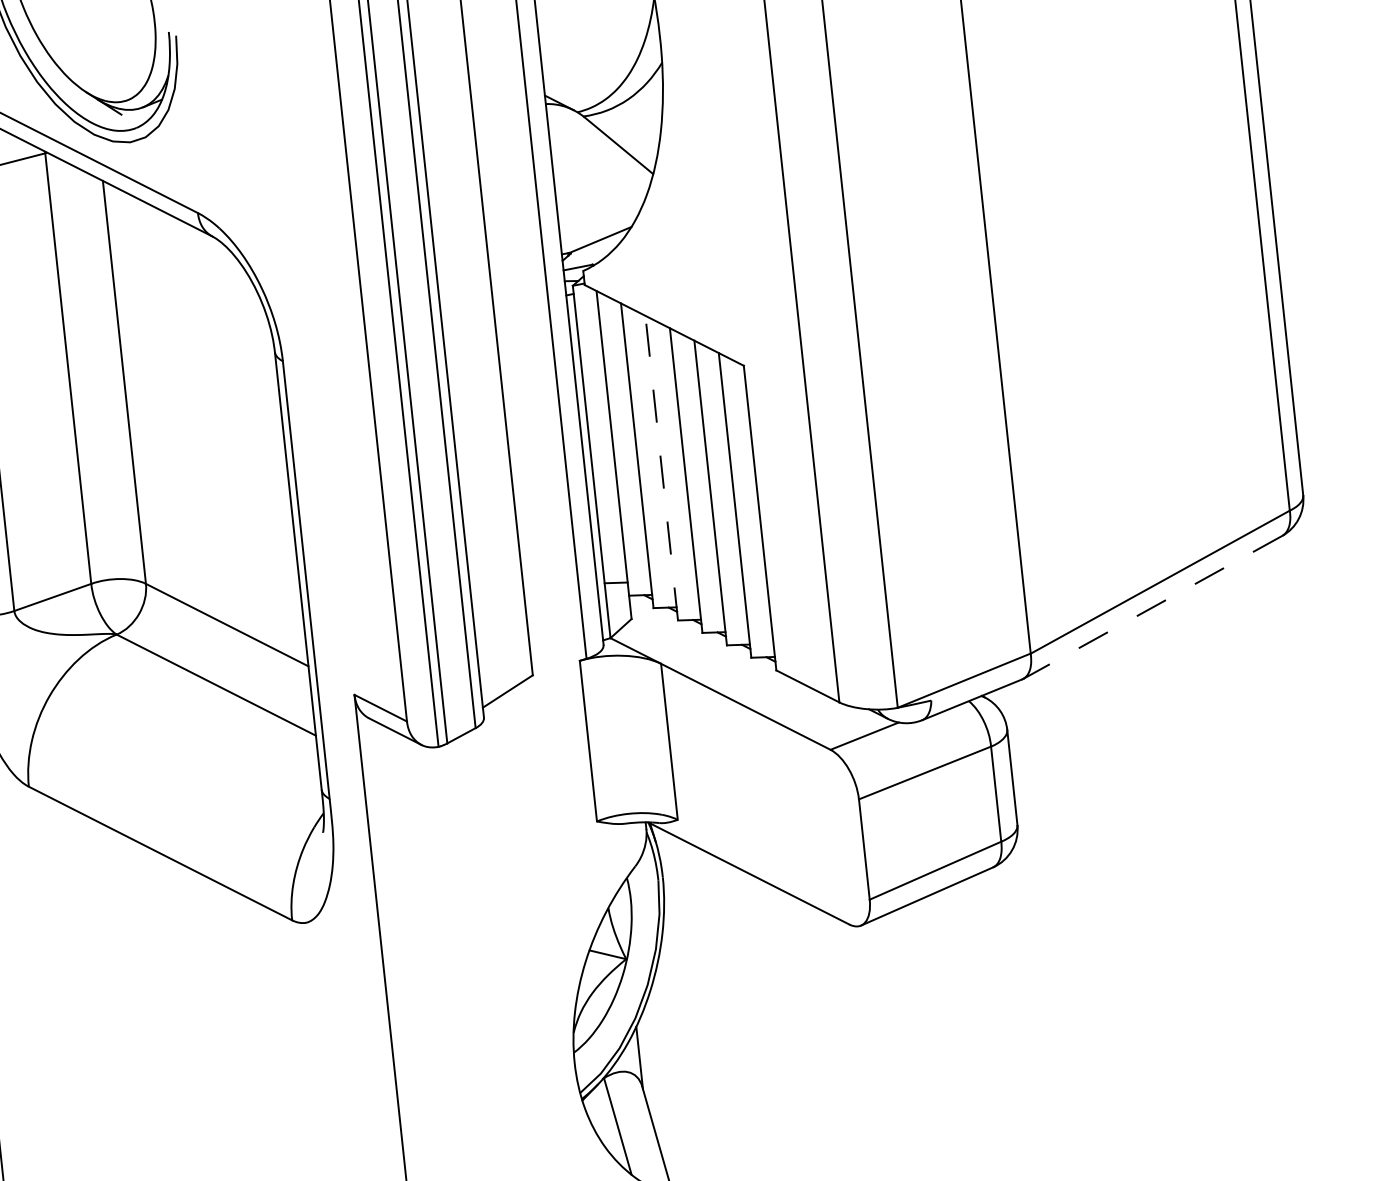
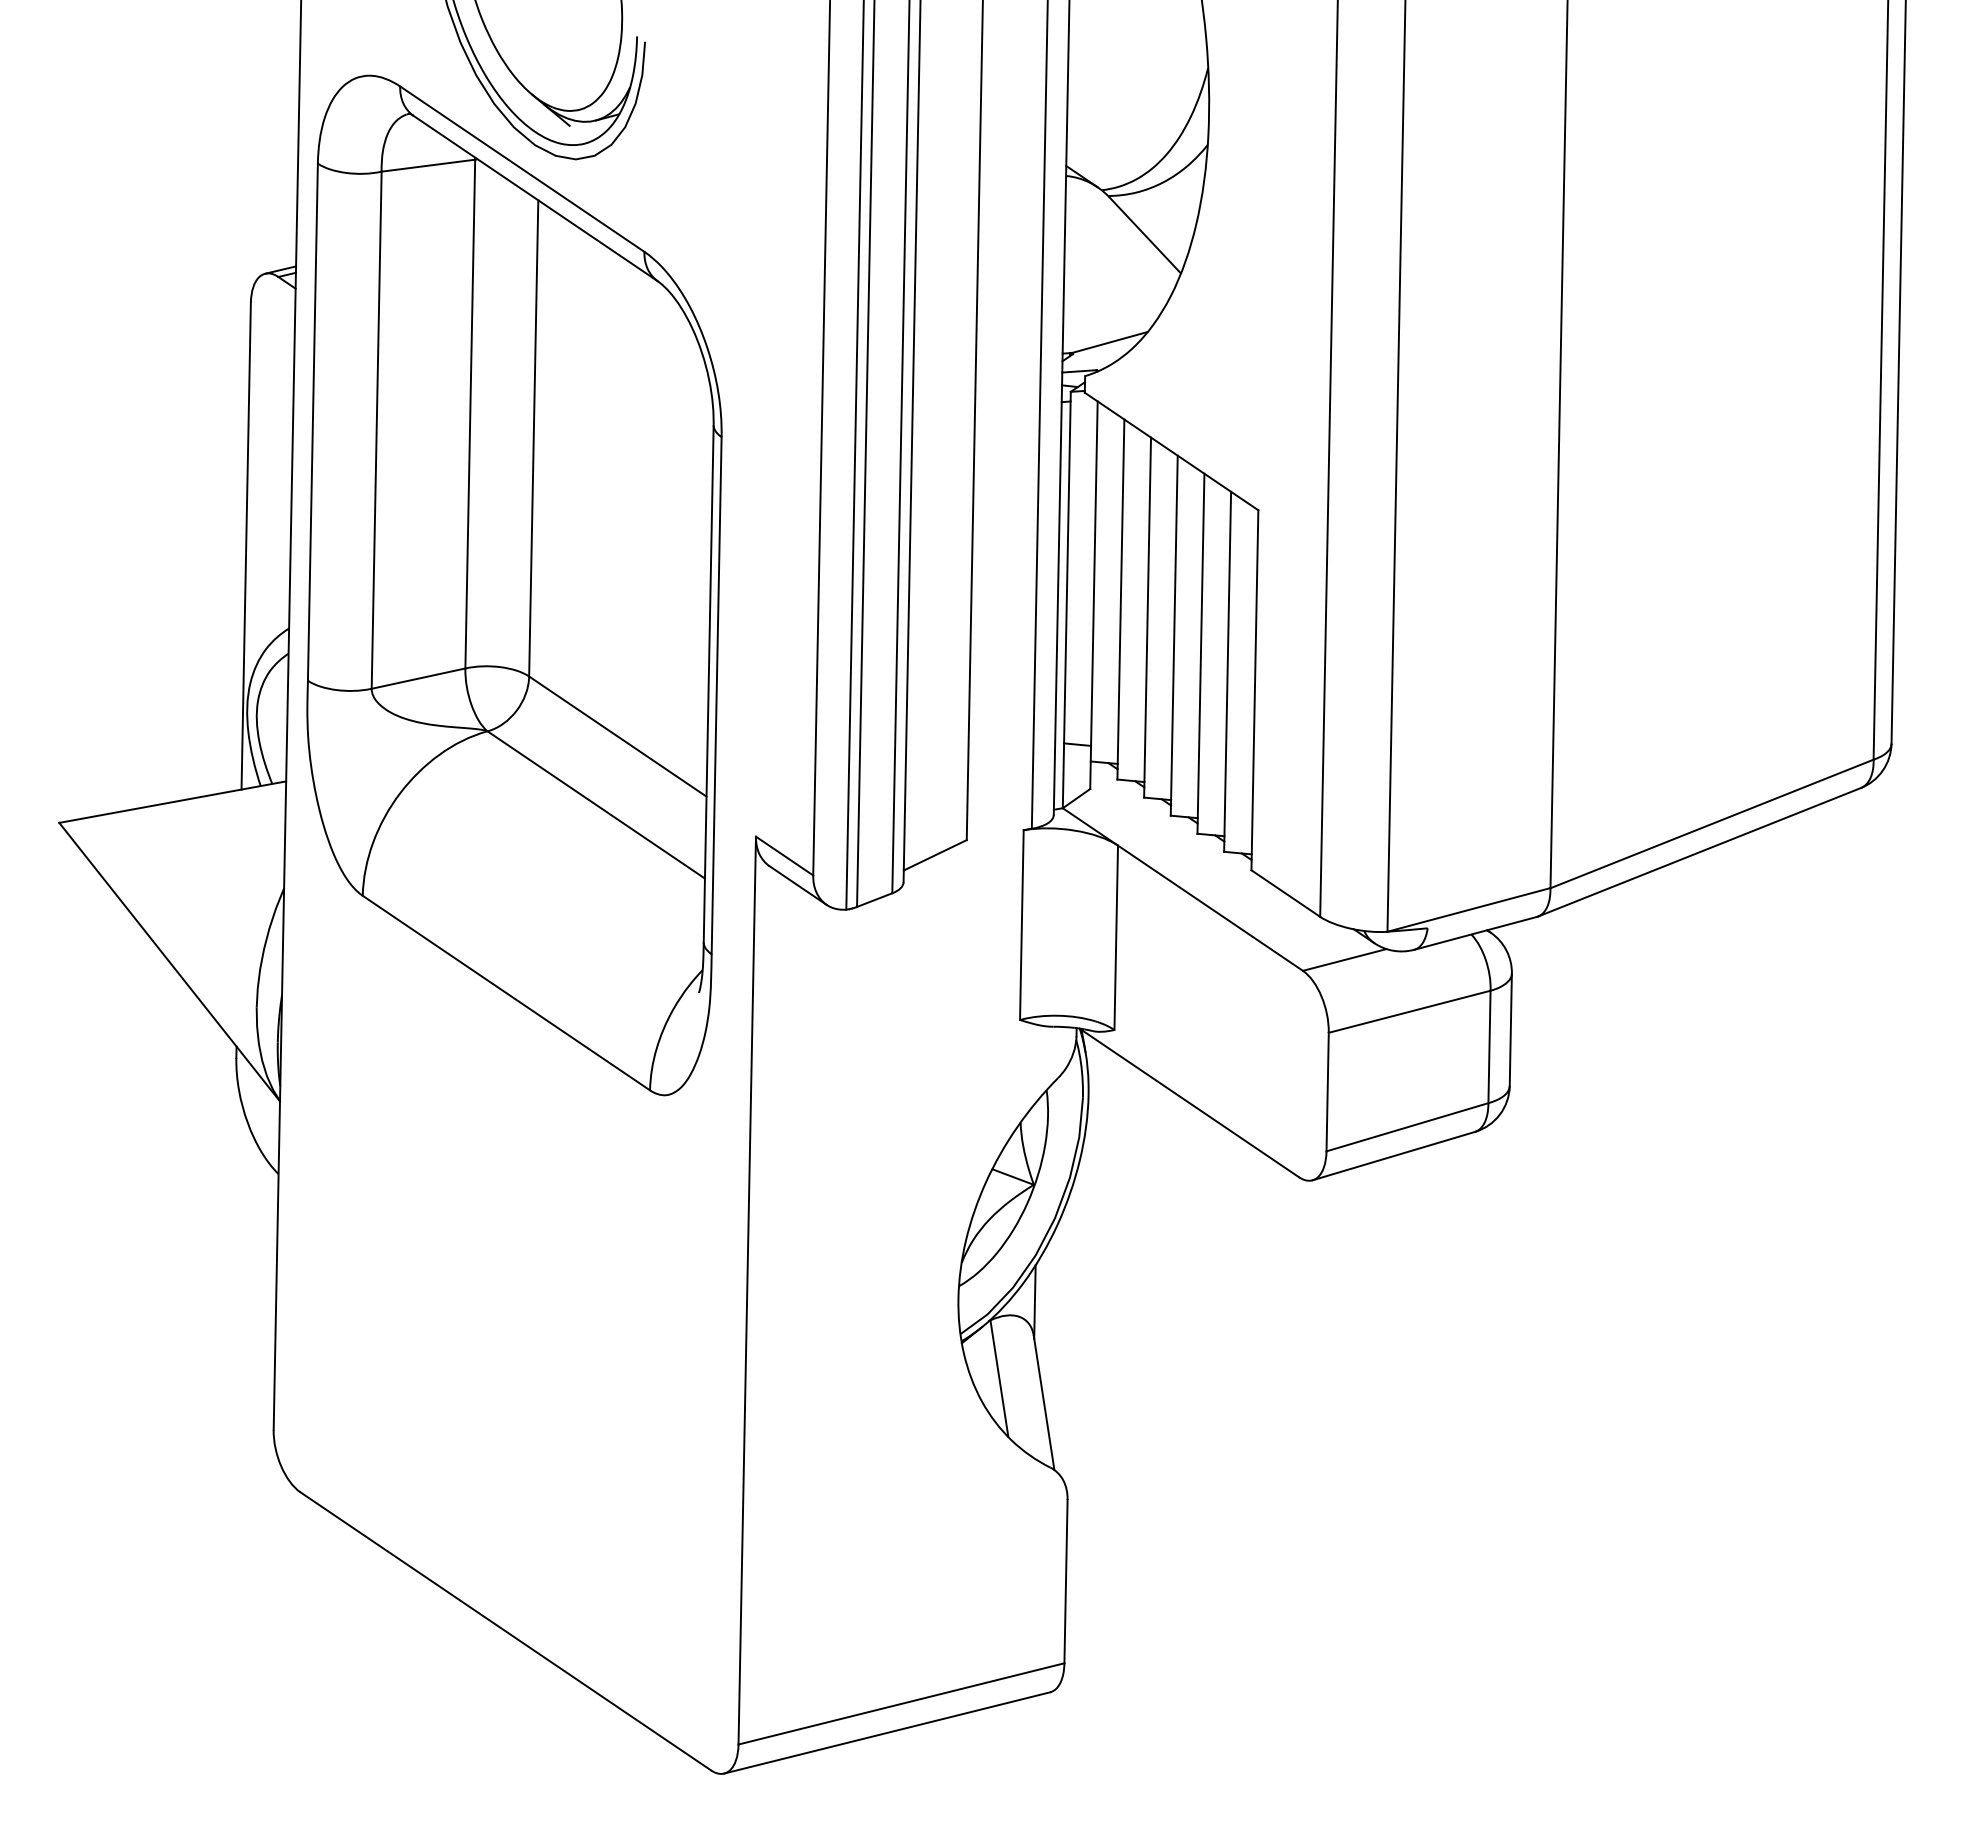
line: (661, 468) -> (1147, 617), dashed -> solid
line: (1152, 607) -> (1699, 852), dashed -> solid

